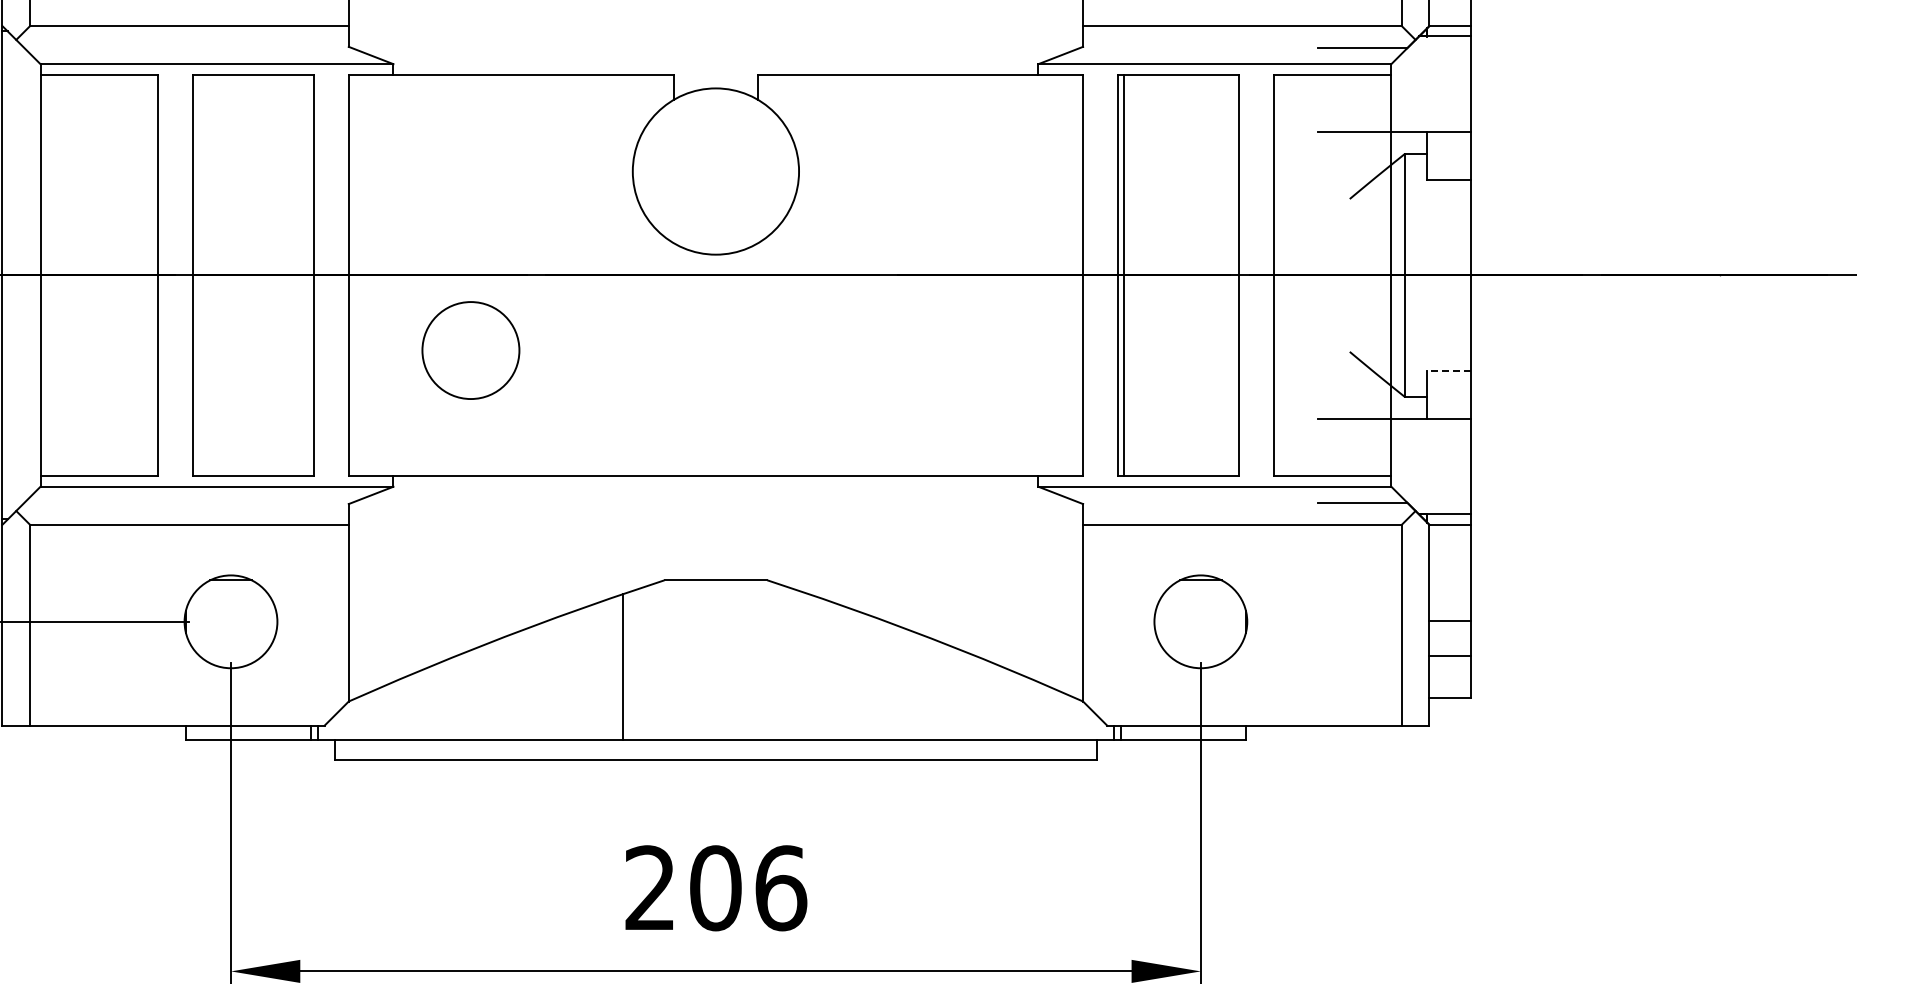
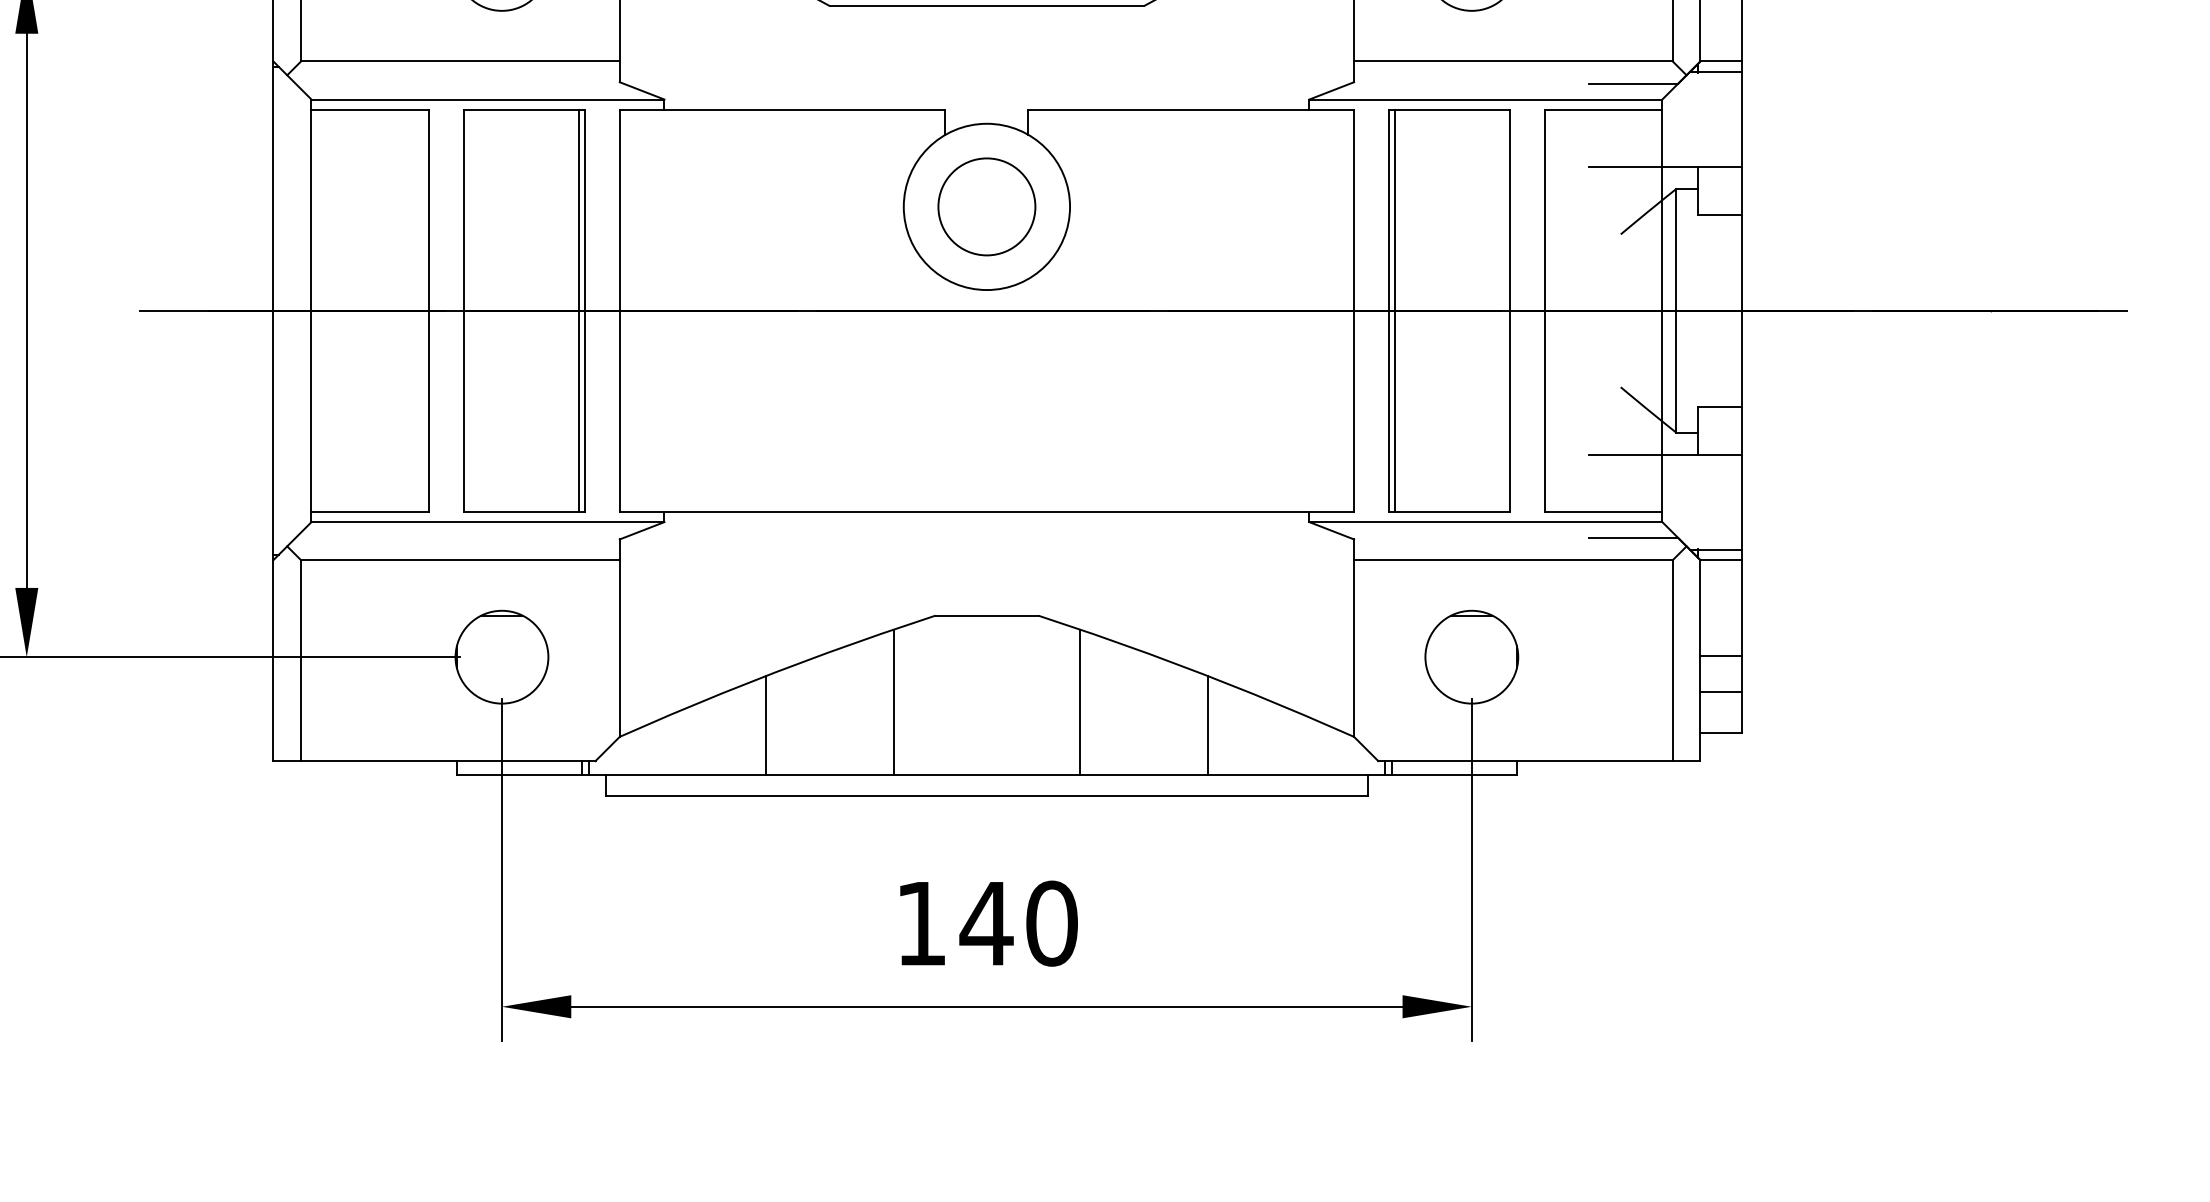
line: (307, 275) -> (578, 310), added
circle: (470, 350) -> (986, 206), moved
line: (1449, 371) -> (1720, 406), dashed -> solid
line: (809, 666) -> (1080, 701), added
line: (495, 689) -> (766, 724), added
line: (936, 689) -> (1207, 724), added
text: (716, 888) -> (987, 923), 206 -> 140

